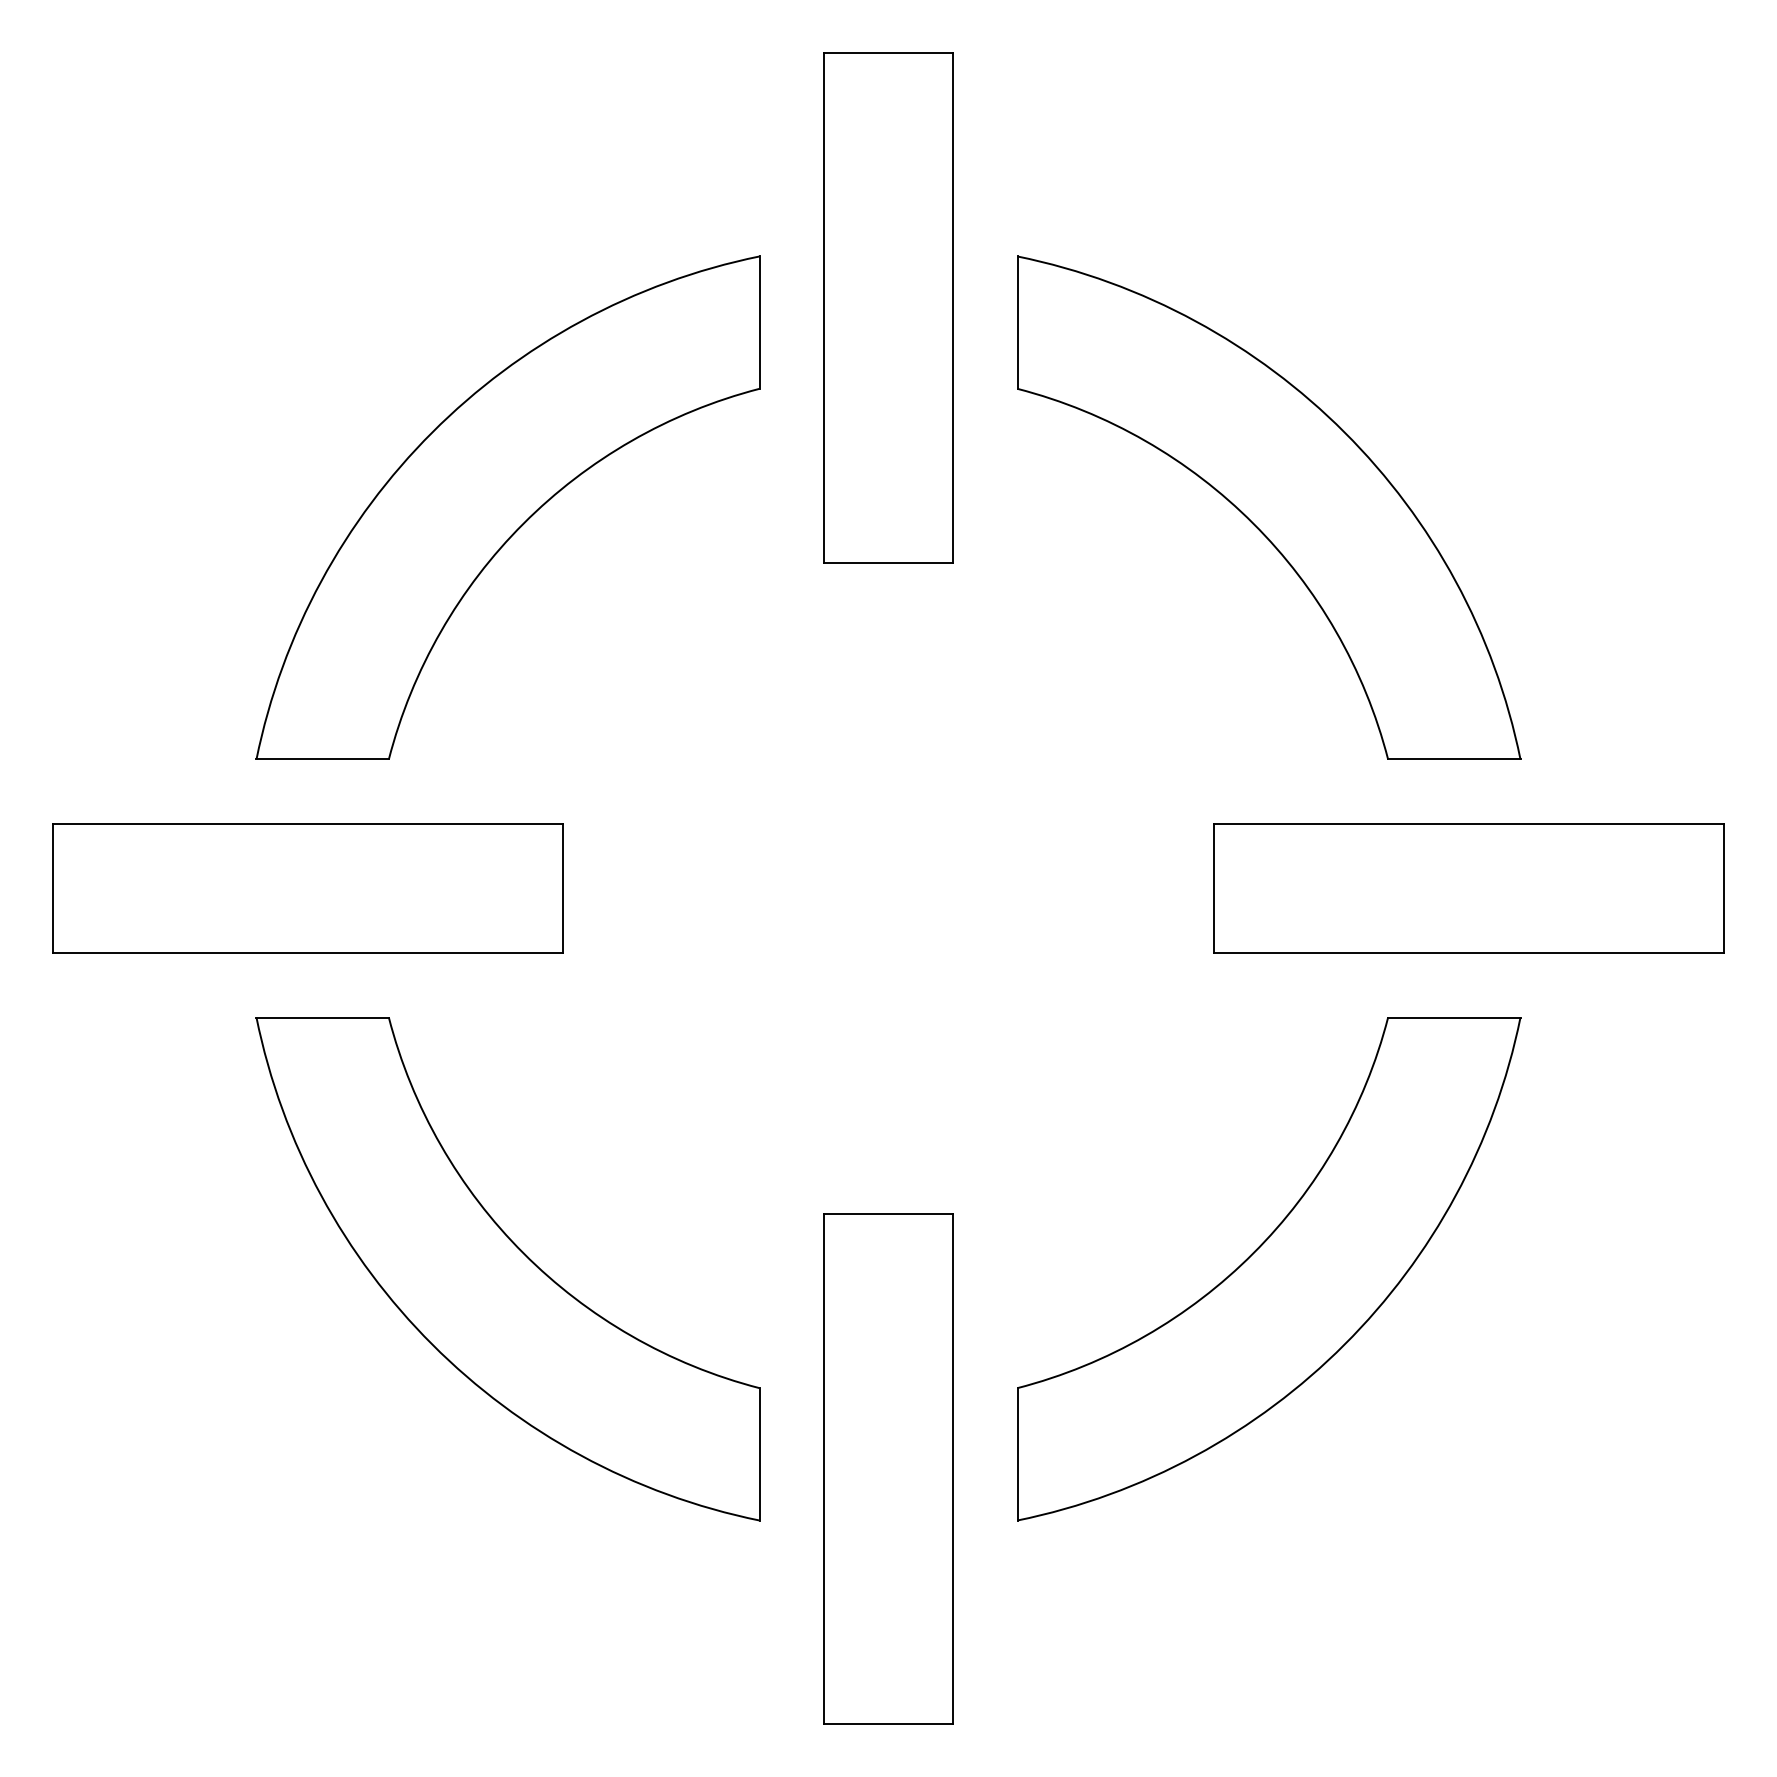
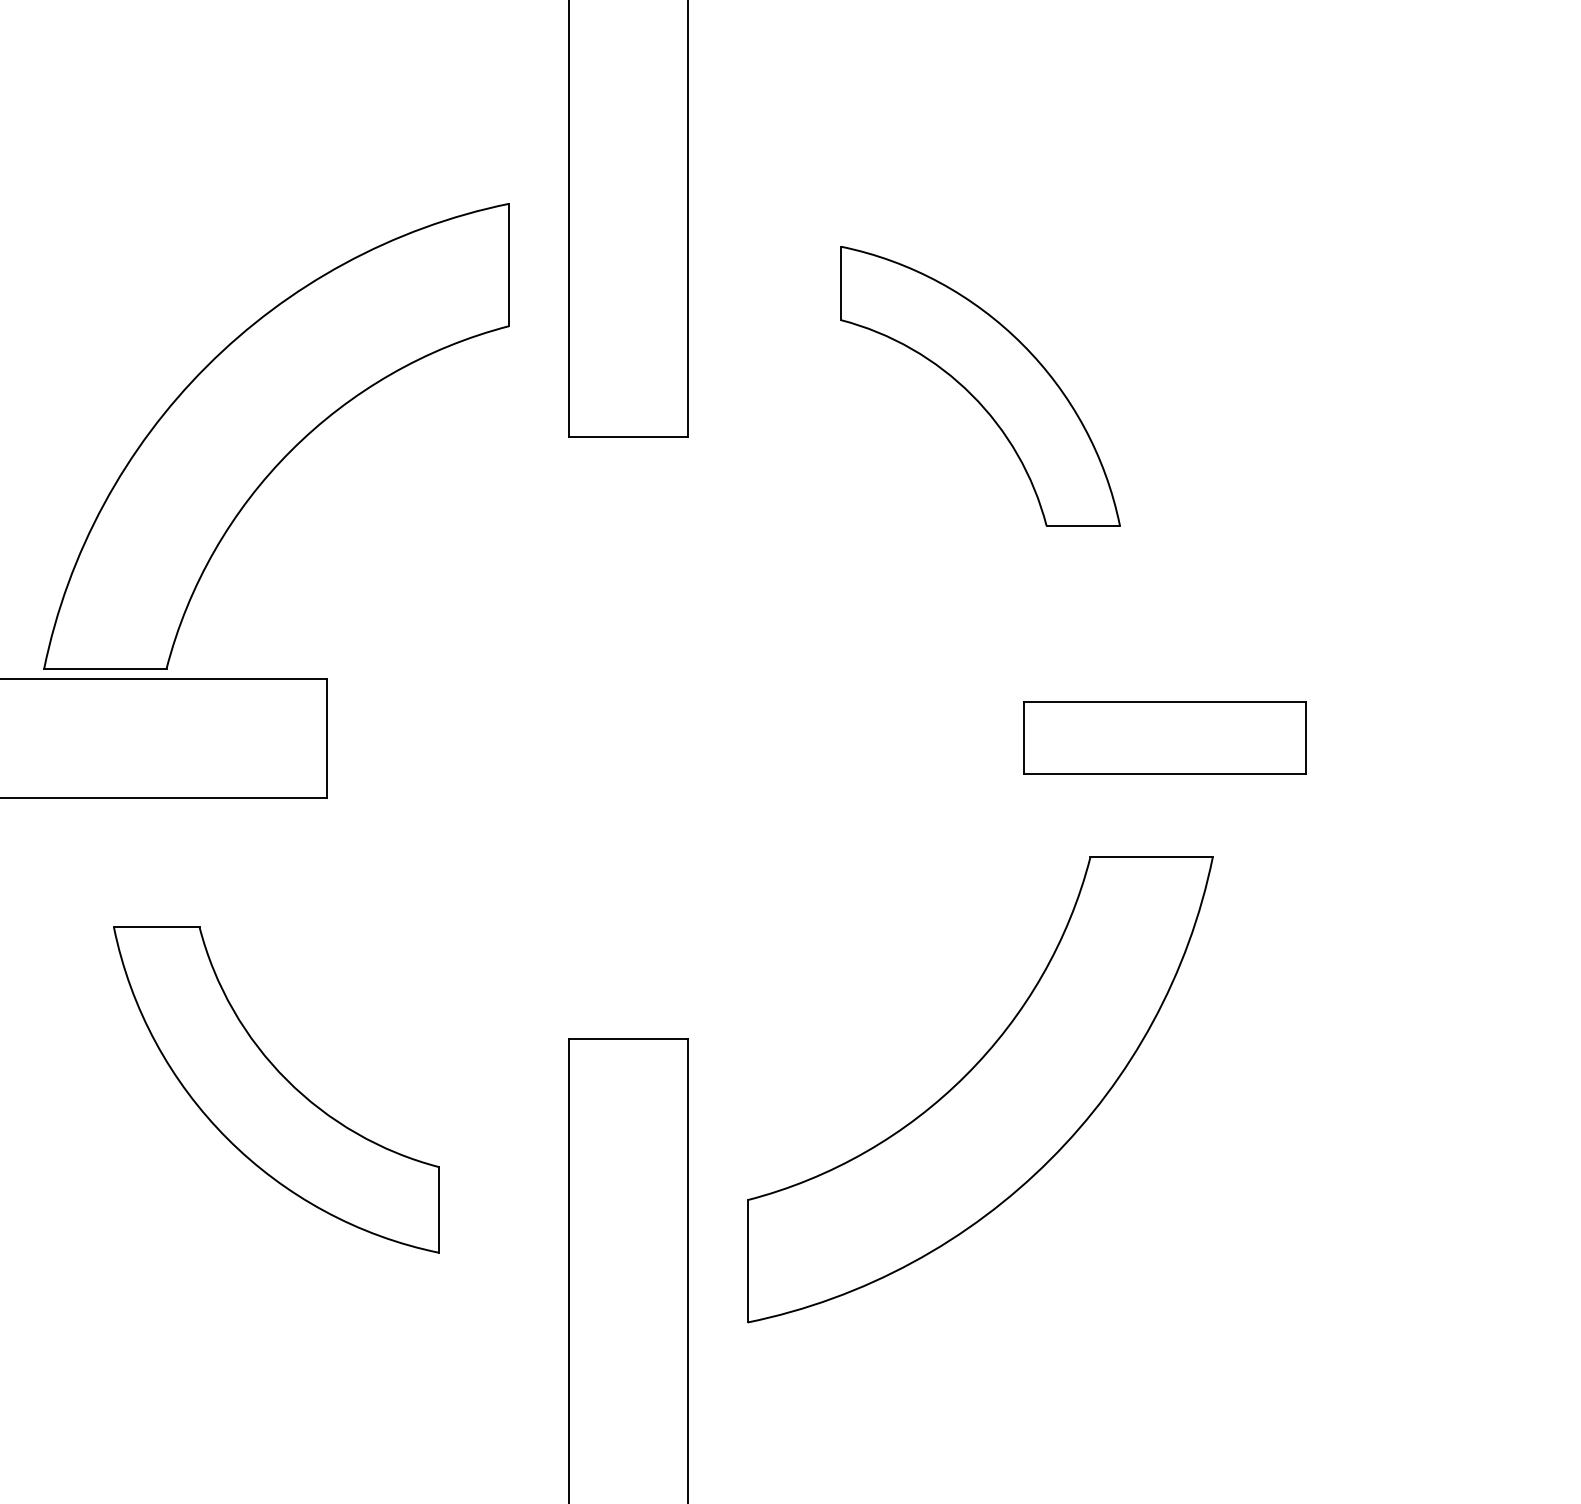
part: (507, 507) -> (276, 435), moved
part: (1269, 507) -> (980, 385), size x0.6
part: (1468, 888) -> (1164, 738), size x0.6
part: (507, 1269) -> (276, 1090), size x0.7

